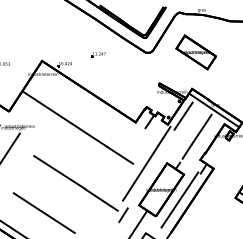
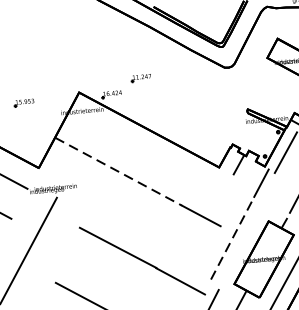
part: (98, 54) -> (141, 77), moved
line: (64, 119) -> (118, 172), solid -> dashed
line: (140, 172) -> (232, 237), solid -> dashed

